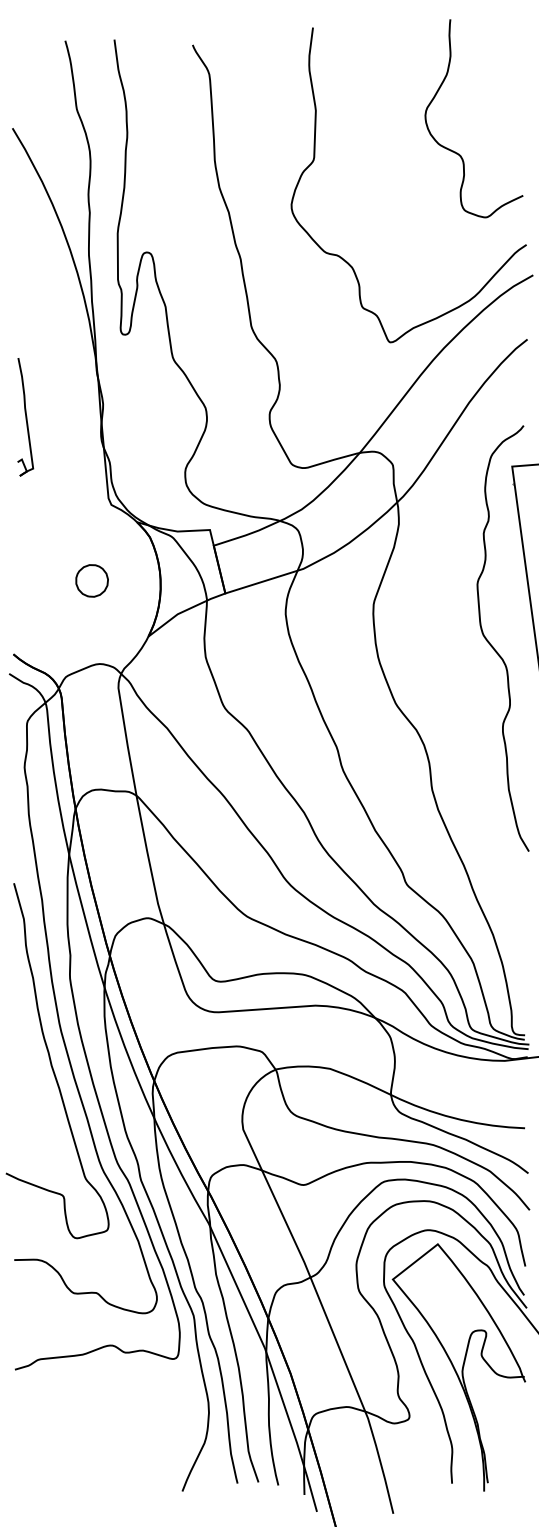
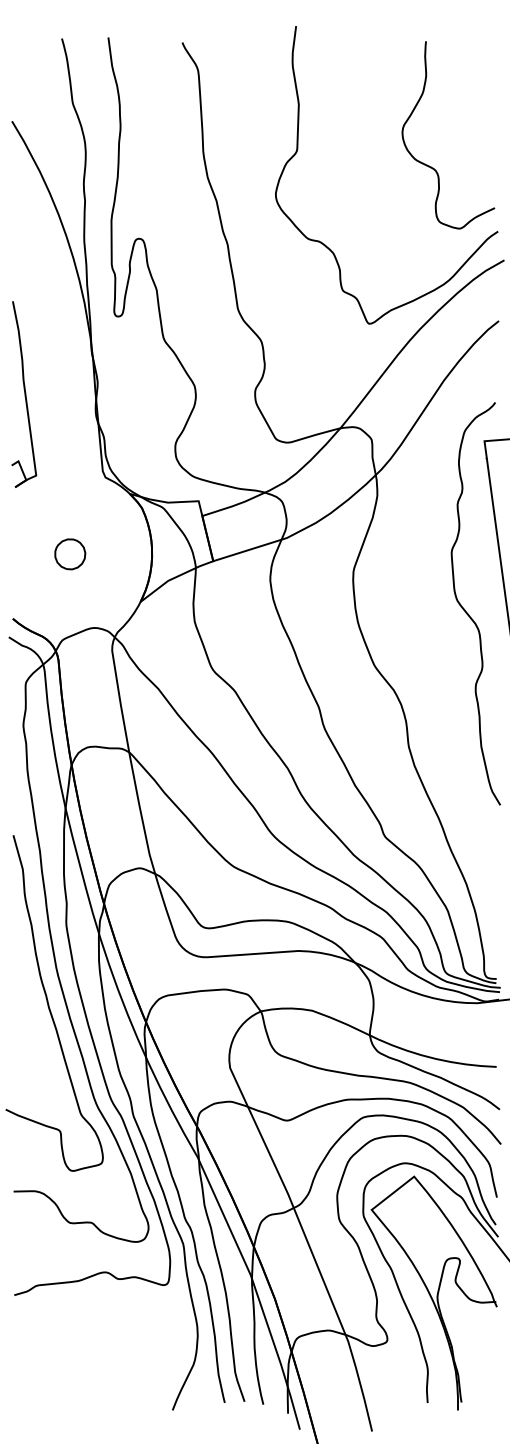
curve: (458, 152) -> (433, 167), moved
part: (25, 417) -> (24, 394), size x1.67
part: (92, 581) -> (70, 554), moved

